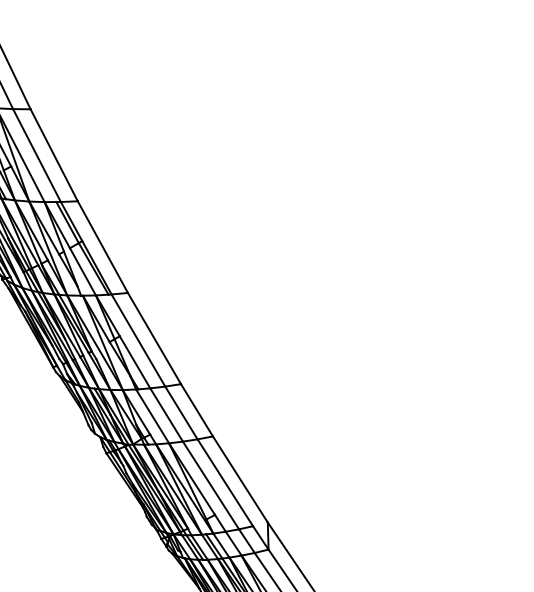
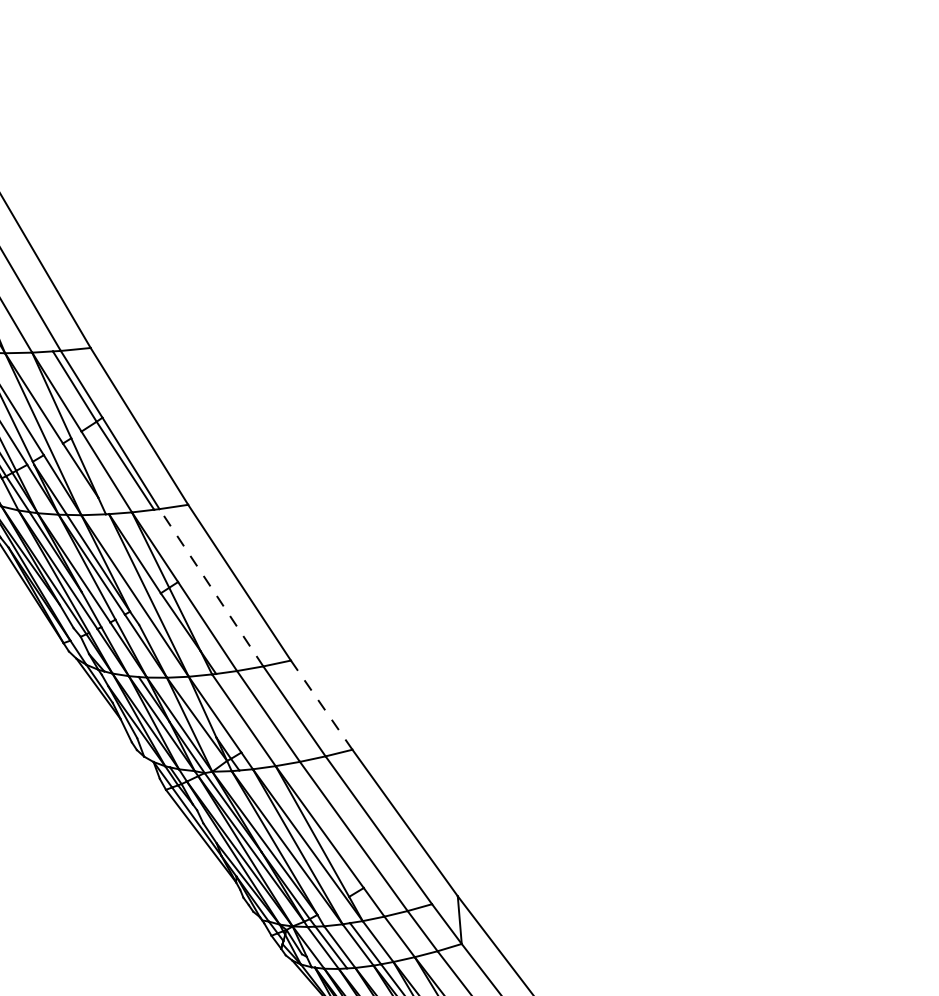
line: (138, 340) -> (211, 587), solid -> dashed
line: (197, 410) -> (322, 705), solid -> dashed

